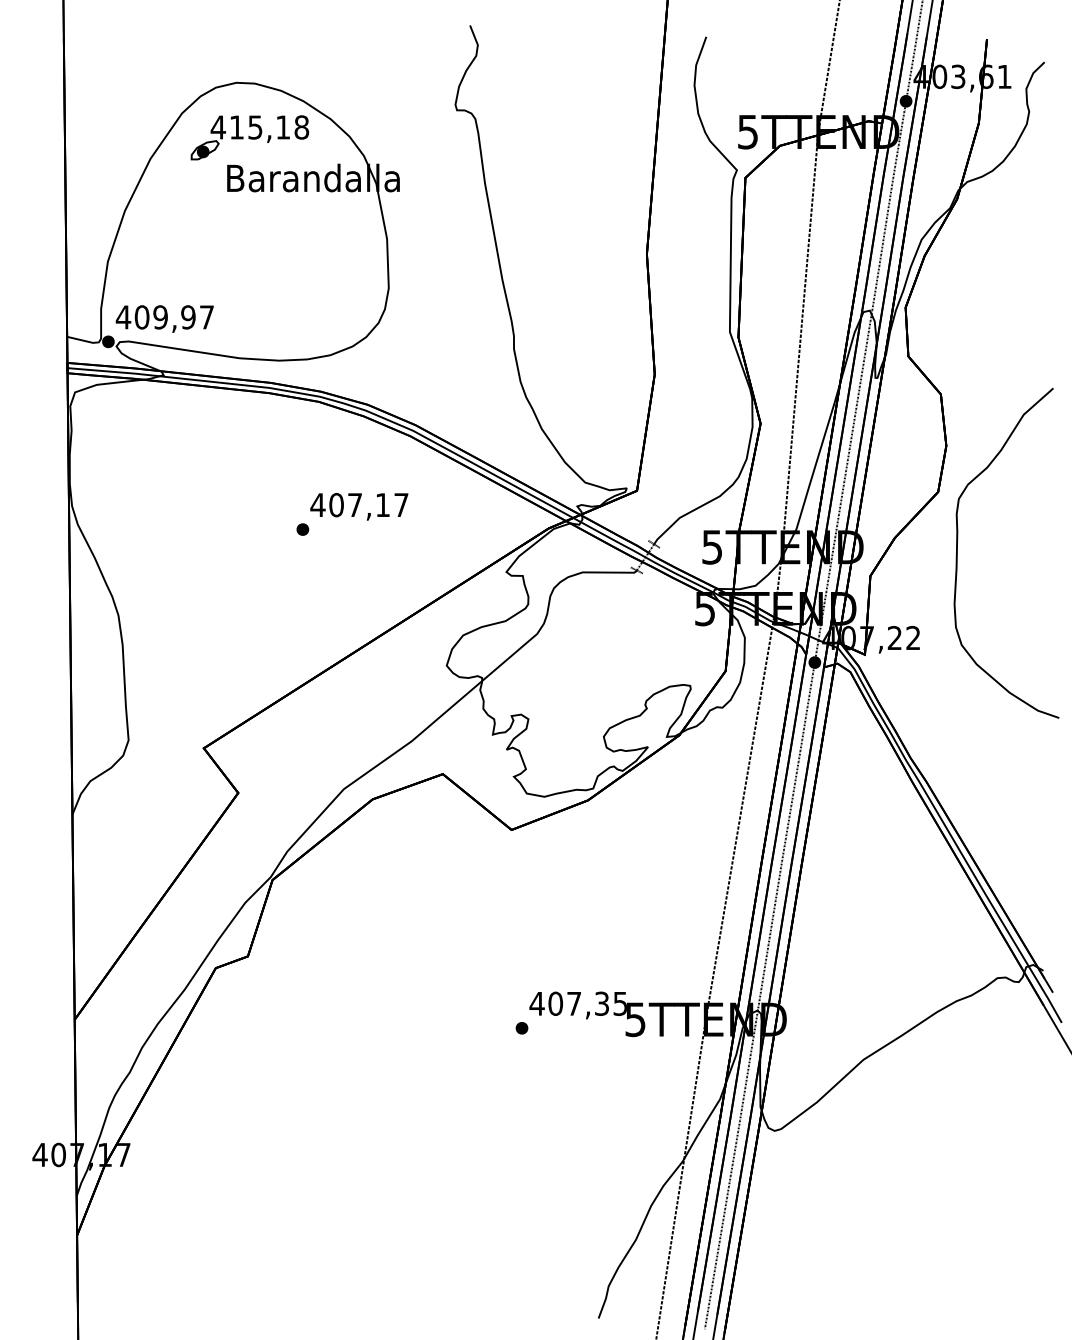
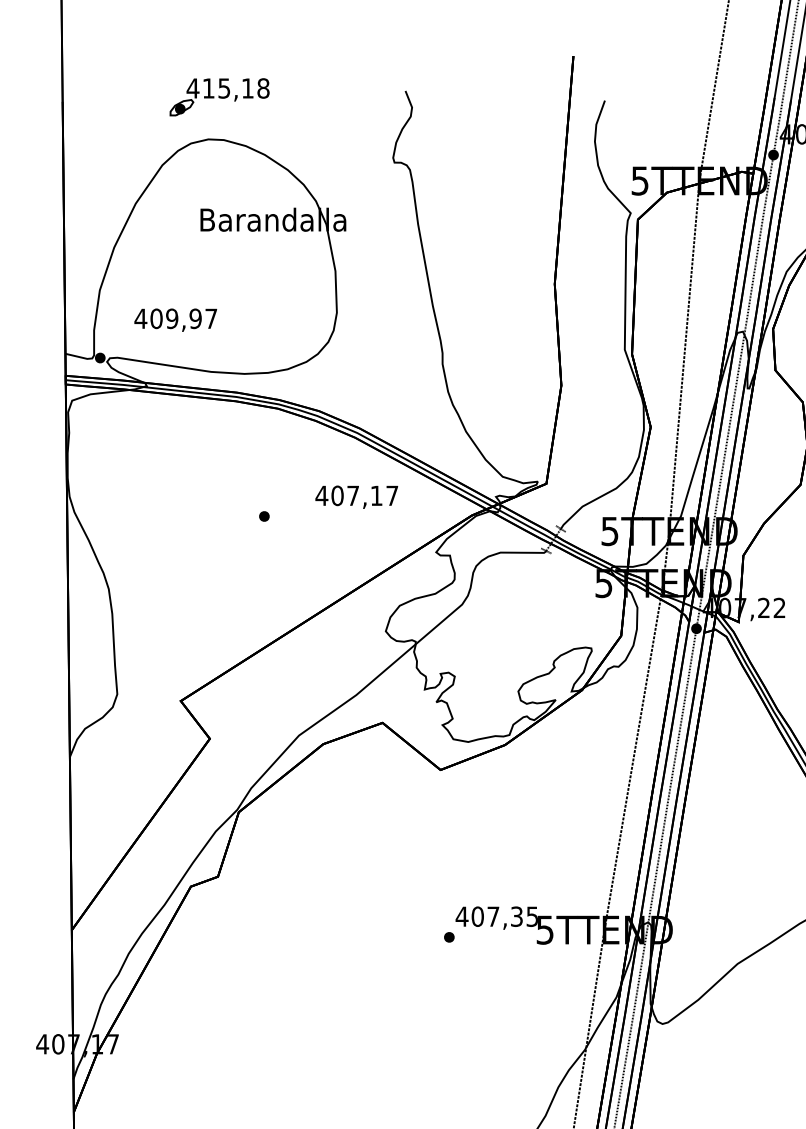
part: (249, 137) -> (219, 96), moved
text: (164, 318) -> (175, 319), moved
text: (359, 506) -> (356, 496), moved

